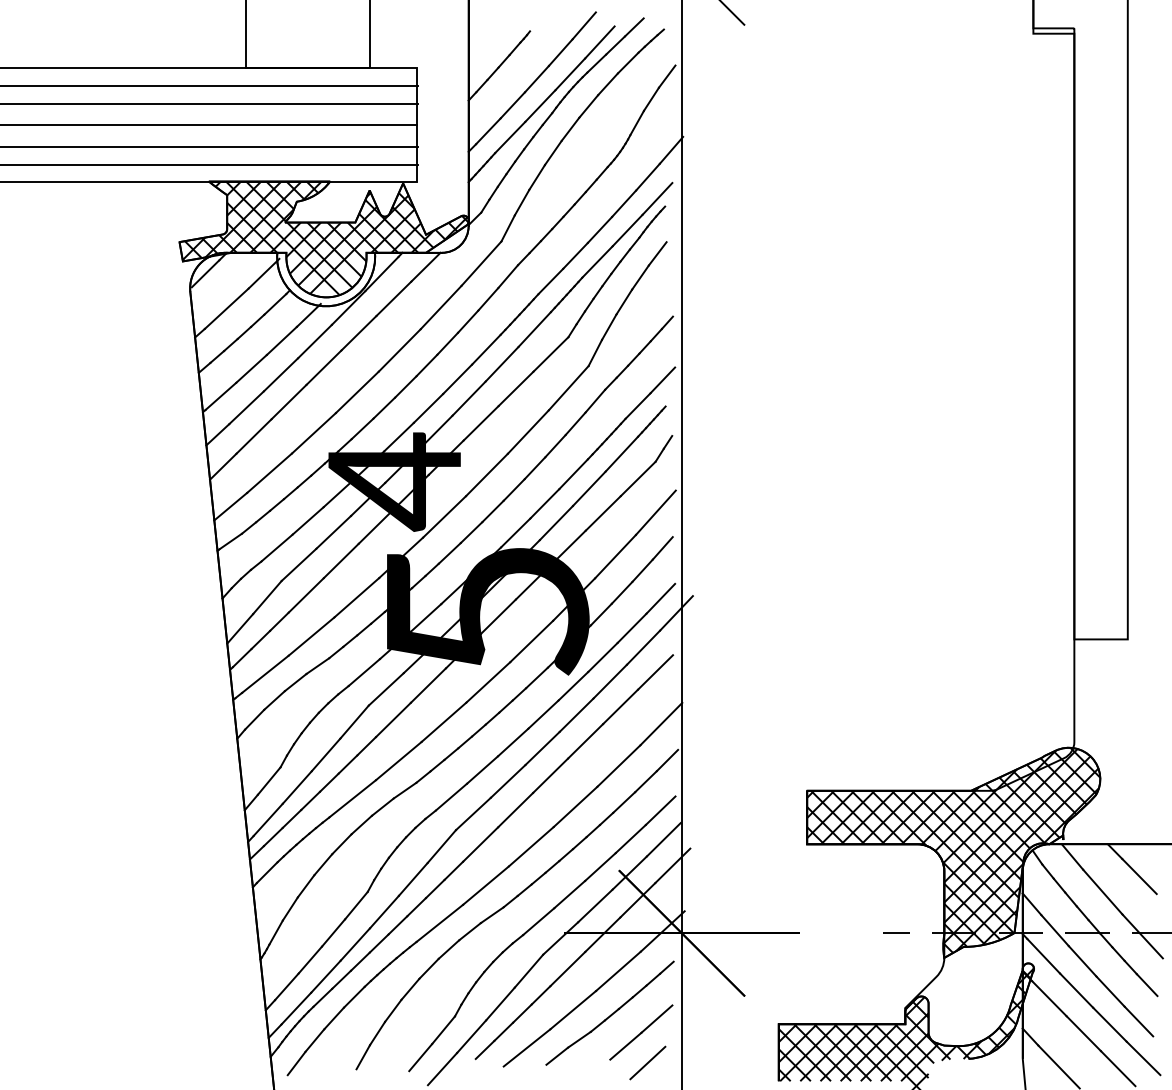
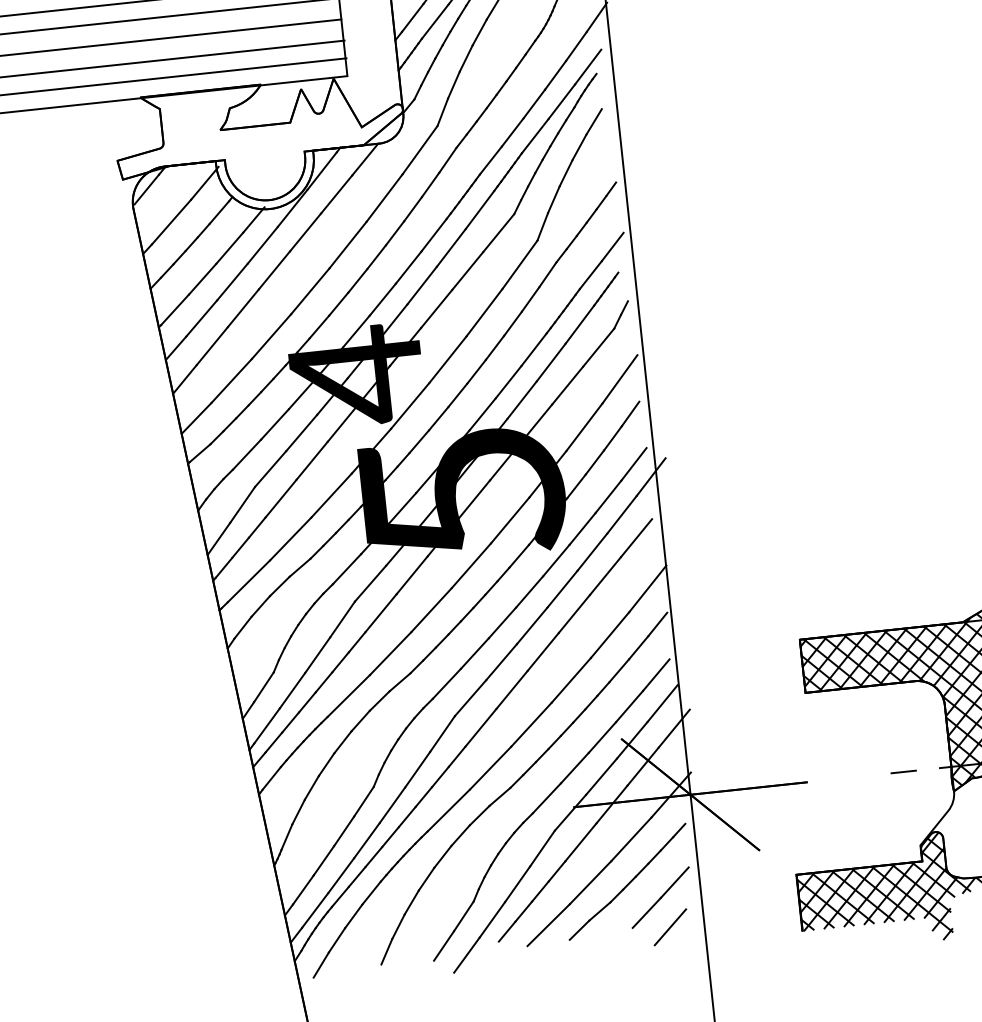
hatch: (323, 238) -> (260, 141), removed

